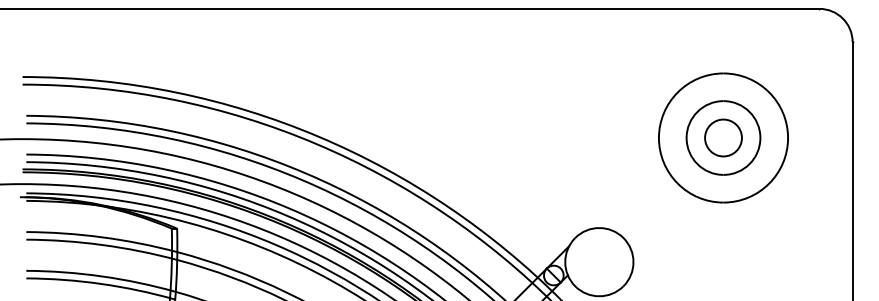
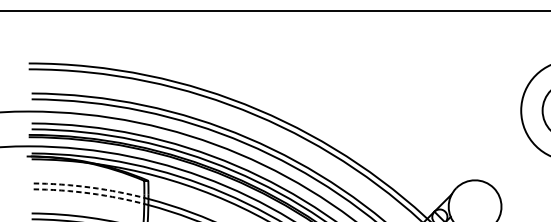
arc: (102, 237) -> (90, 187), solid -> dashed
arc: (102, 245) -> (90, 193), solid -> dashed

